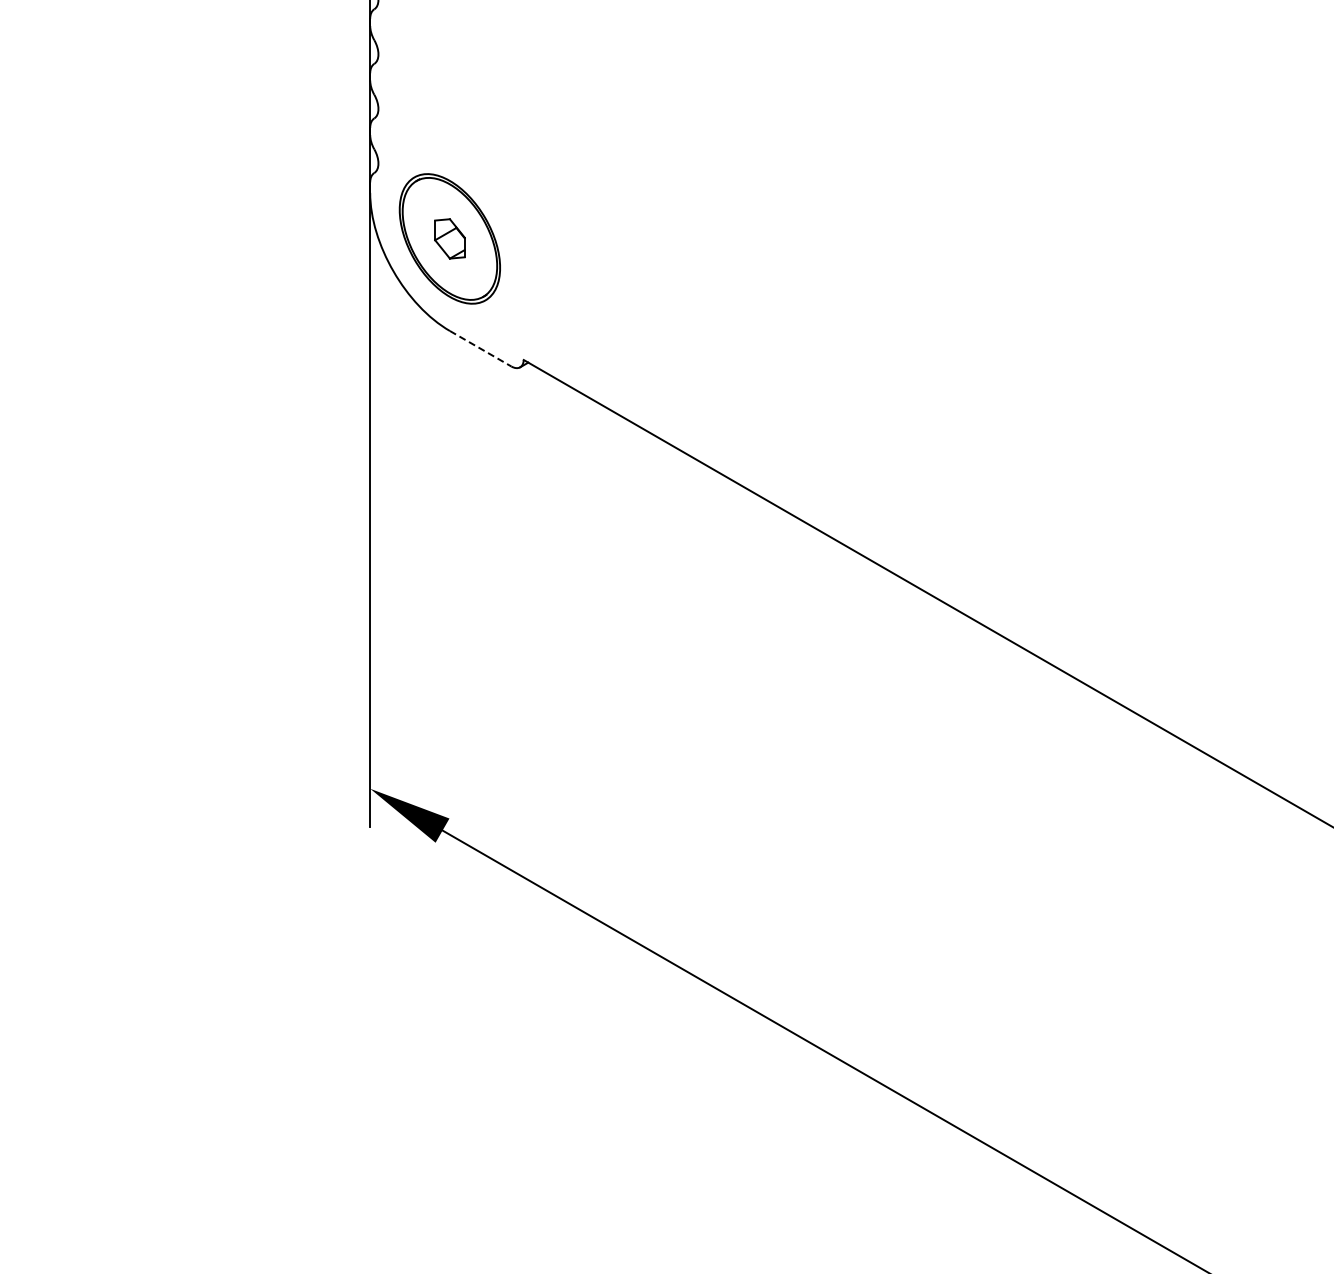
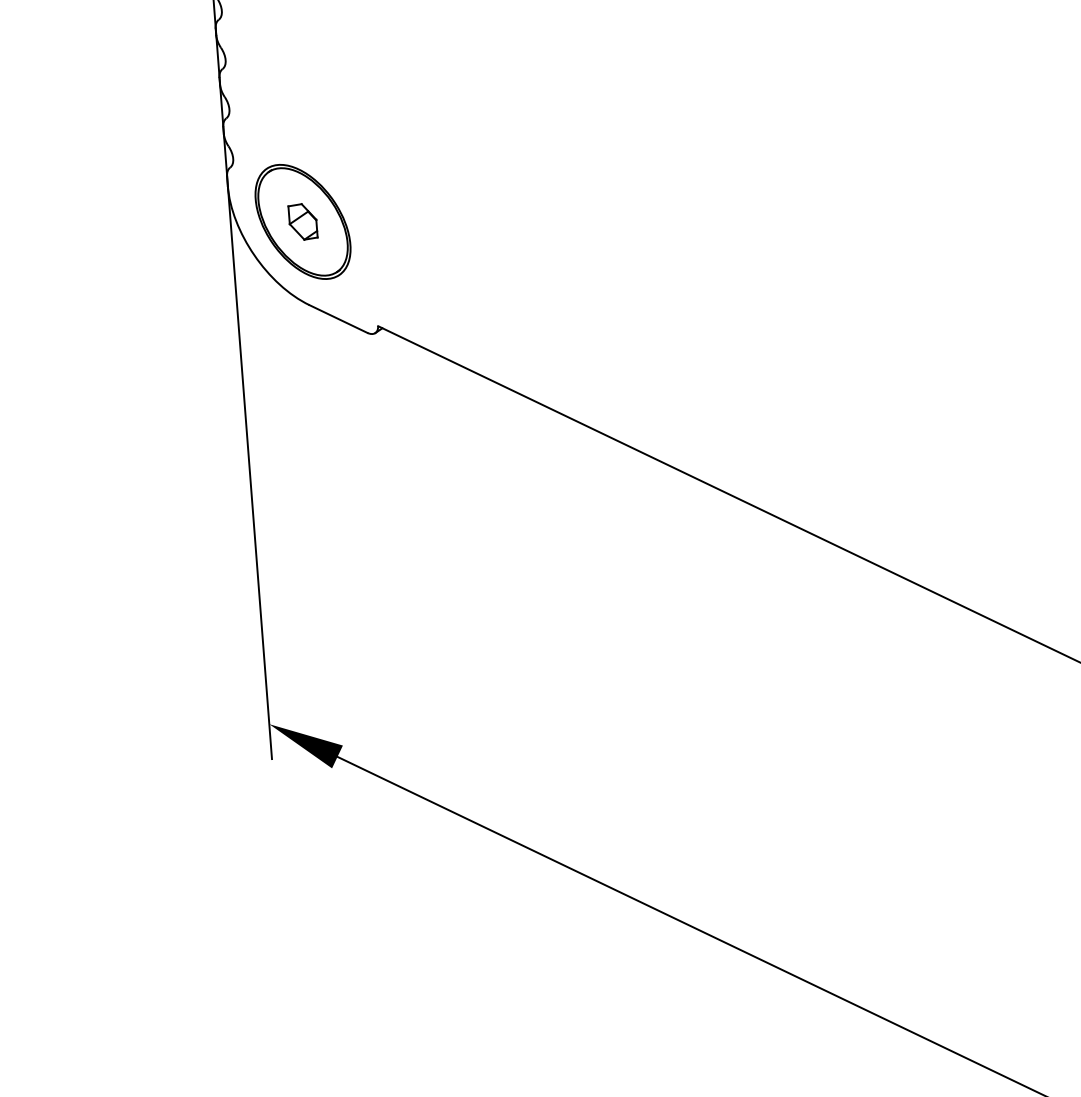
line: (481, 349) -> (339, 319), dashed -> solid

